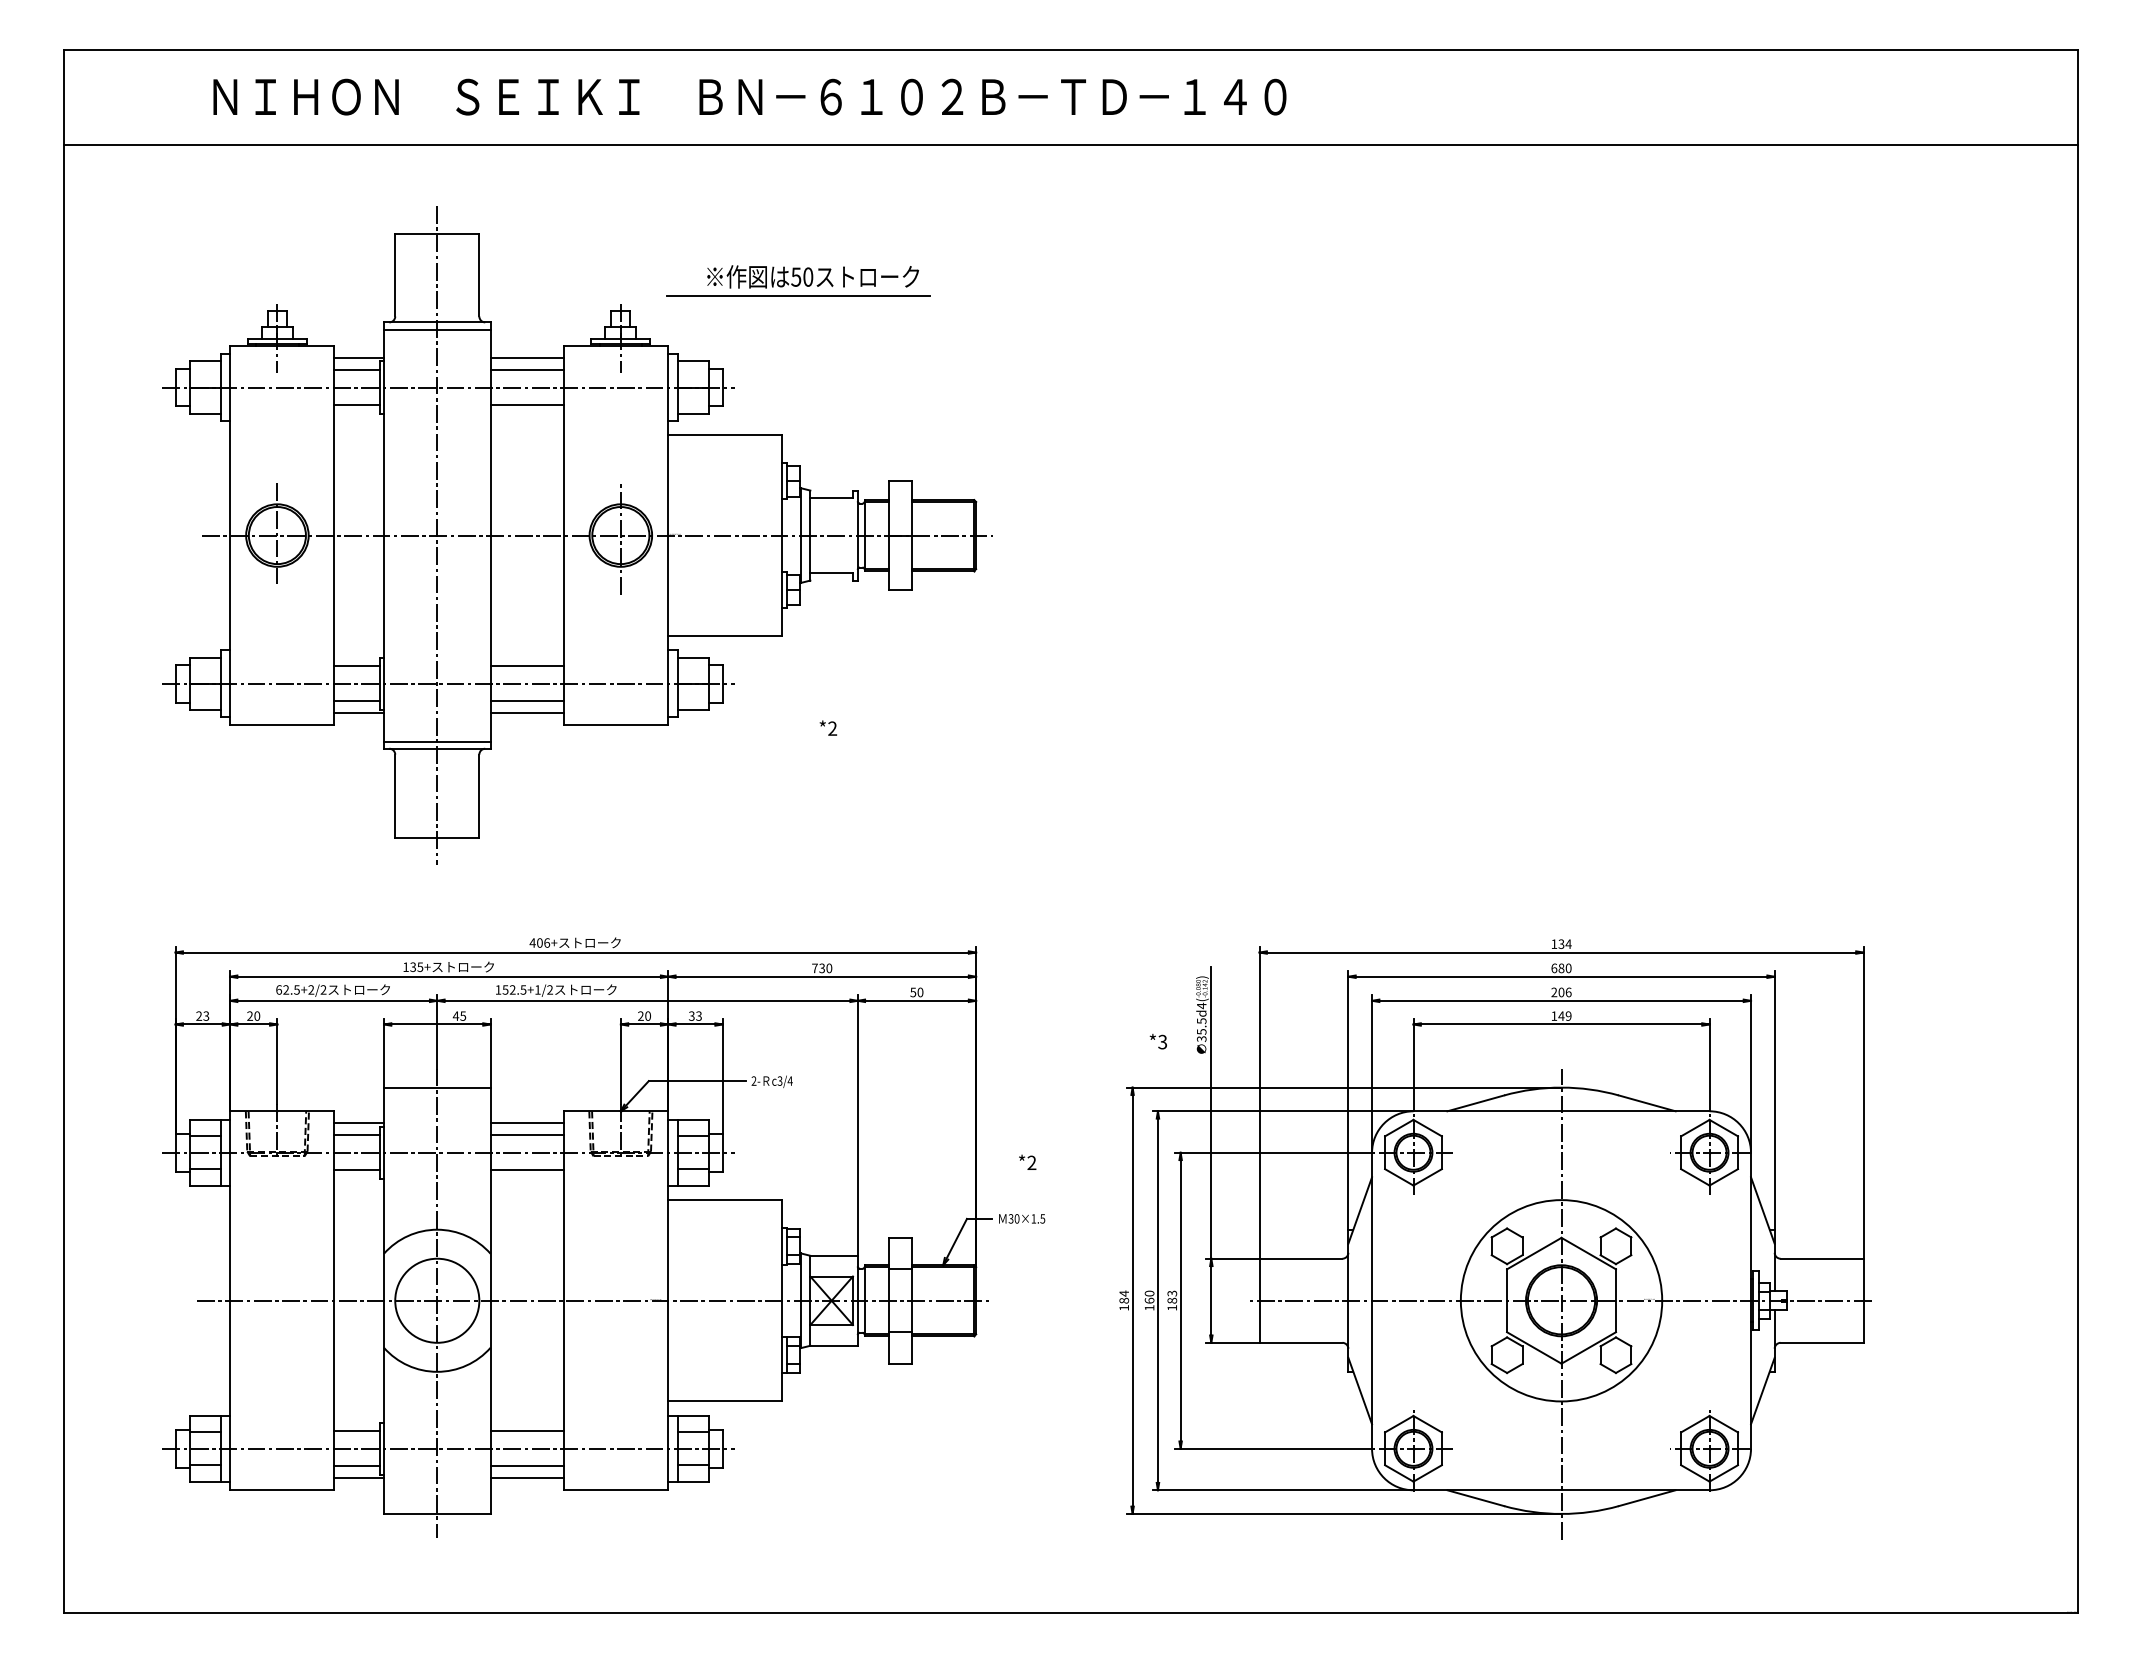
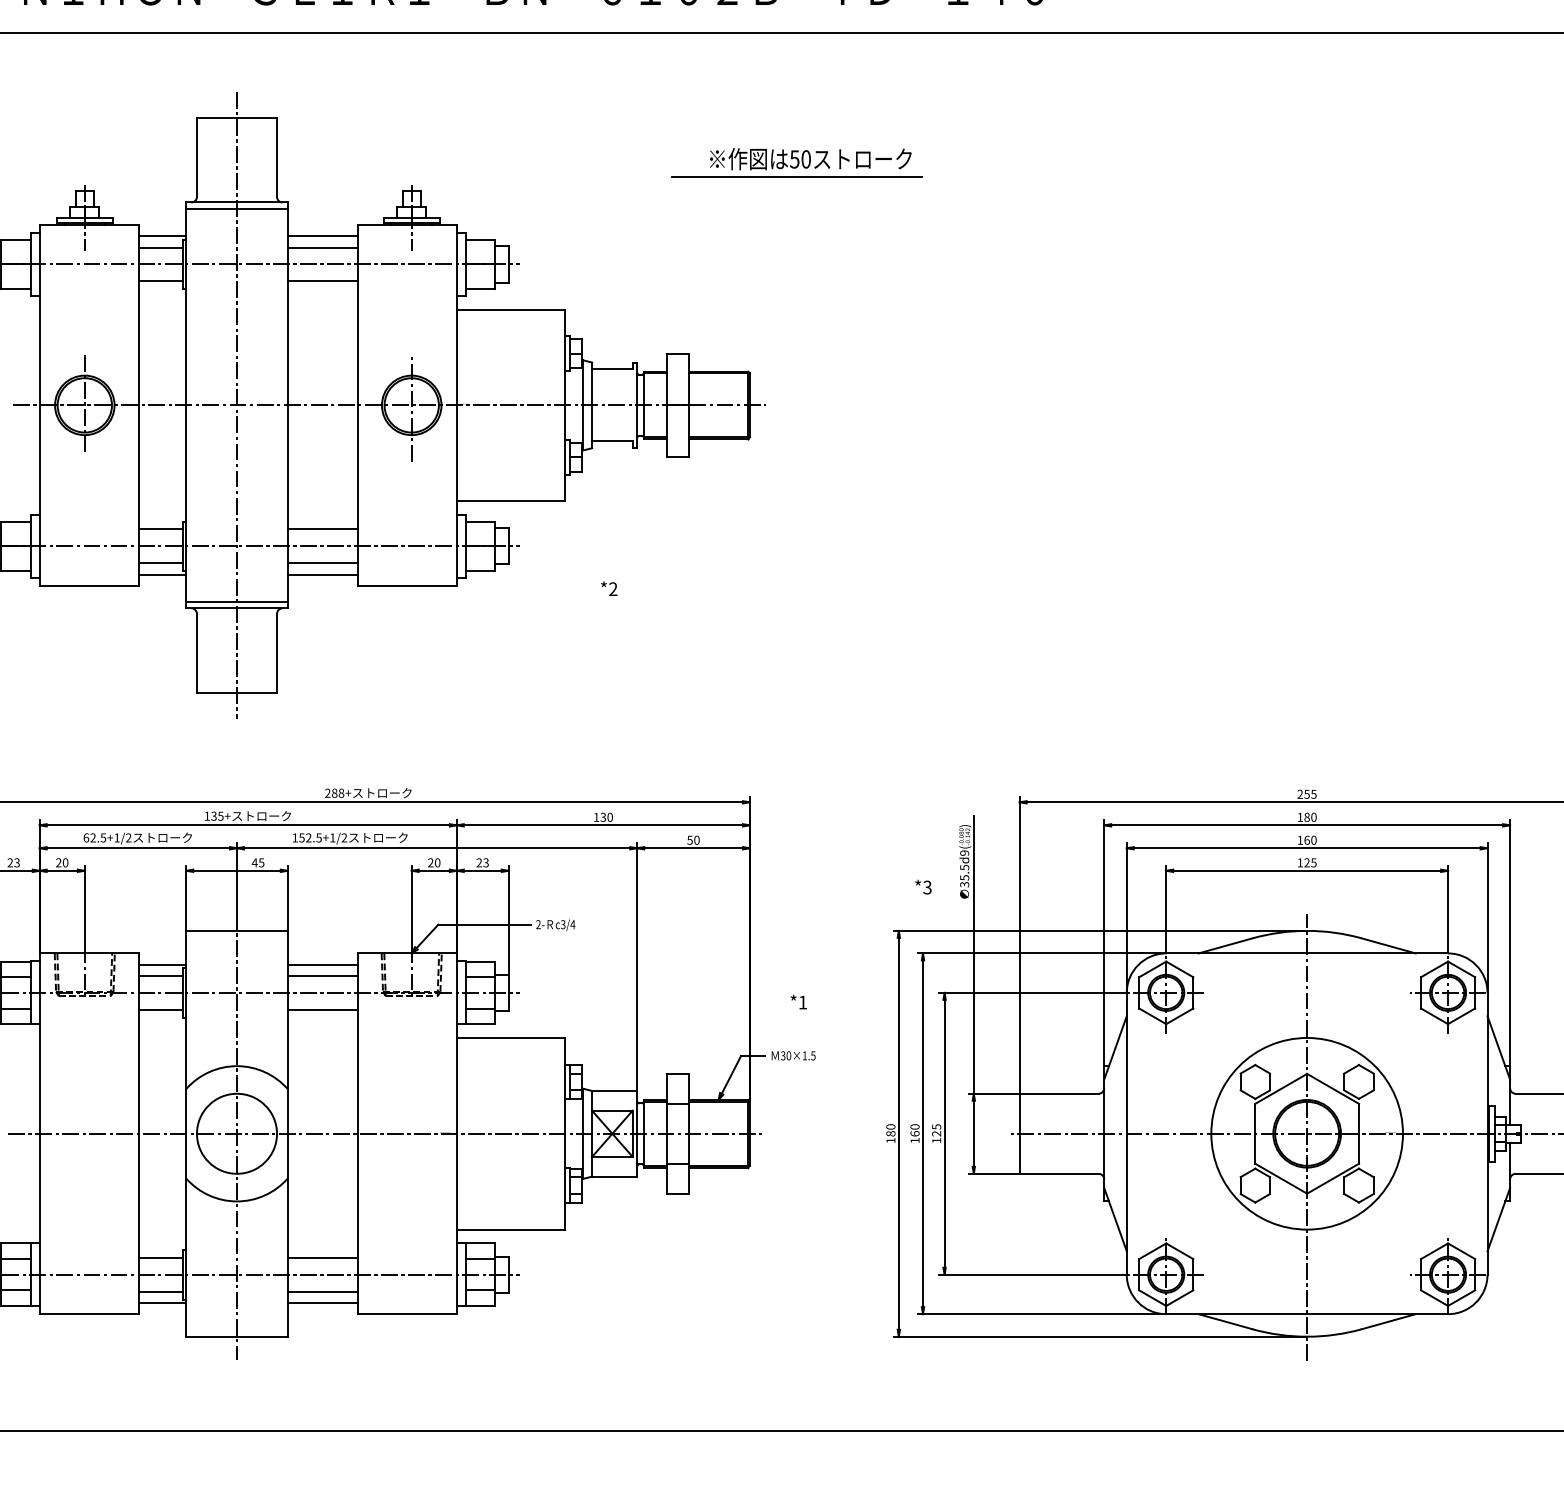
part: (798, 280) -> (796, 162), moved
text: (539, 942) -> (334, 792), 406+ -> 288+
text: (1561, 943) -> (1307, 793), 134 -> 255
text: (814, 968) -> (596, 817), 730 -> 130
text: (1554, 968) -> (1300, 817), 680 -> 180
text: (311, 989) -> (117, 837), 62.5+2/2 -> 62.5+1/2
text: (1561, 992) -> (1307, 840), 206 -> 160
text: (1201, 1005) -> (964, 852), 35.5d4( -> 35.5d9(
text: (1564, 1015) -> (1309, 862), 149 -> 125
text: (691, 1016) -> (478, 863), 33 -> 23
text: (1031, 1162) -> (802, 1002), *2 -> *1
text: (1124, 1293) -> (891, 1126), 184 -> 180
text: (1172, 1296) -> (936, 1129), 183 -> 125

